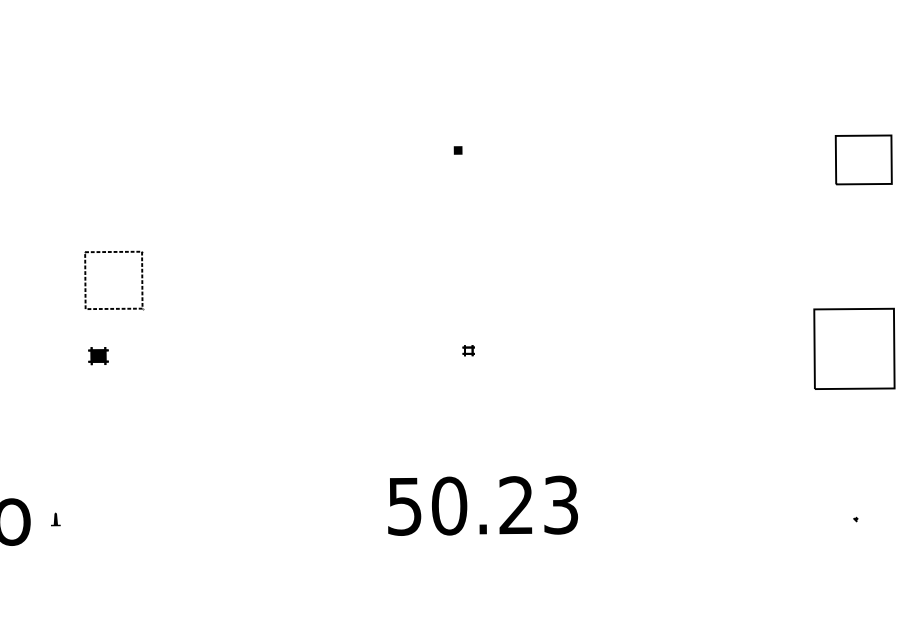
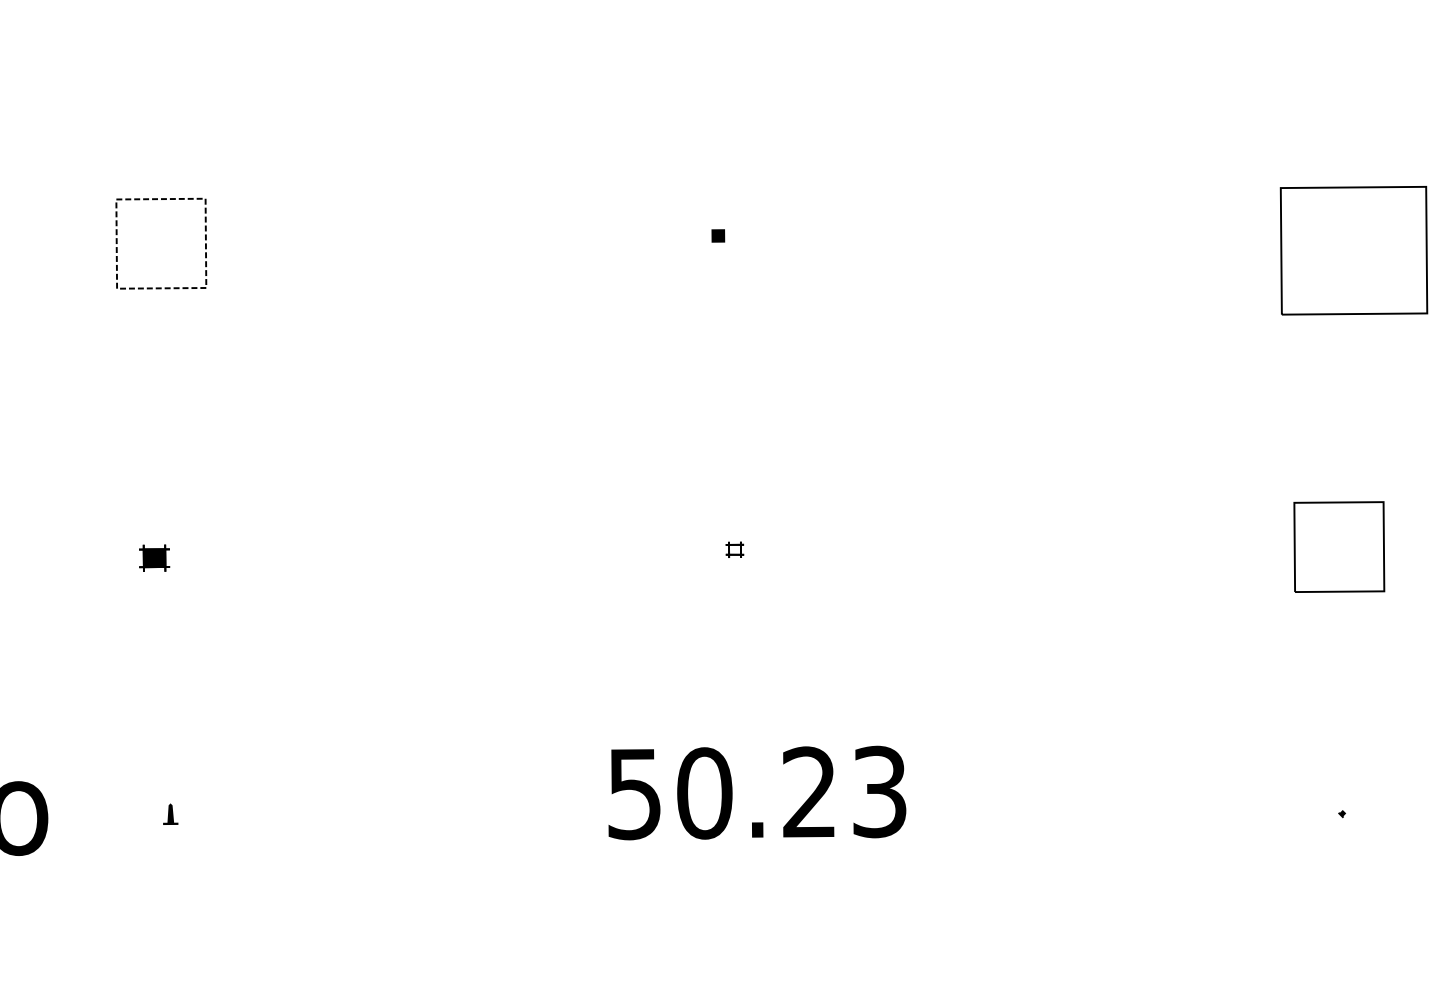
part: (863, 159) -> (1353, 250), size x1.67
part: (141, 280) -> (204, 243), moved
part: (853, 348) -> (1338, 546), size x0.71
part: (55, 519) -> (170, 814), moved

